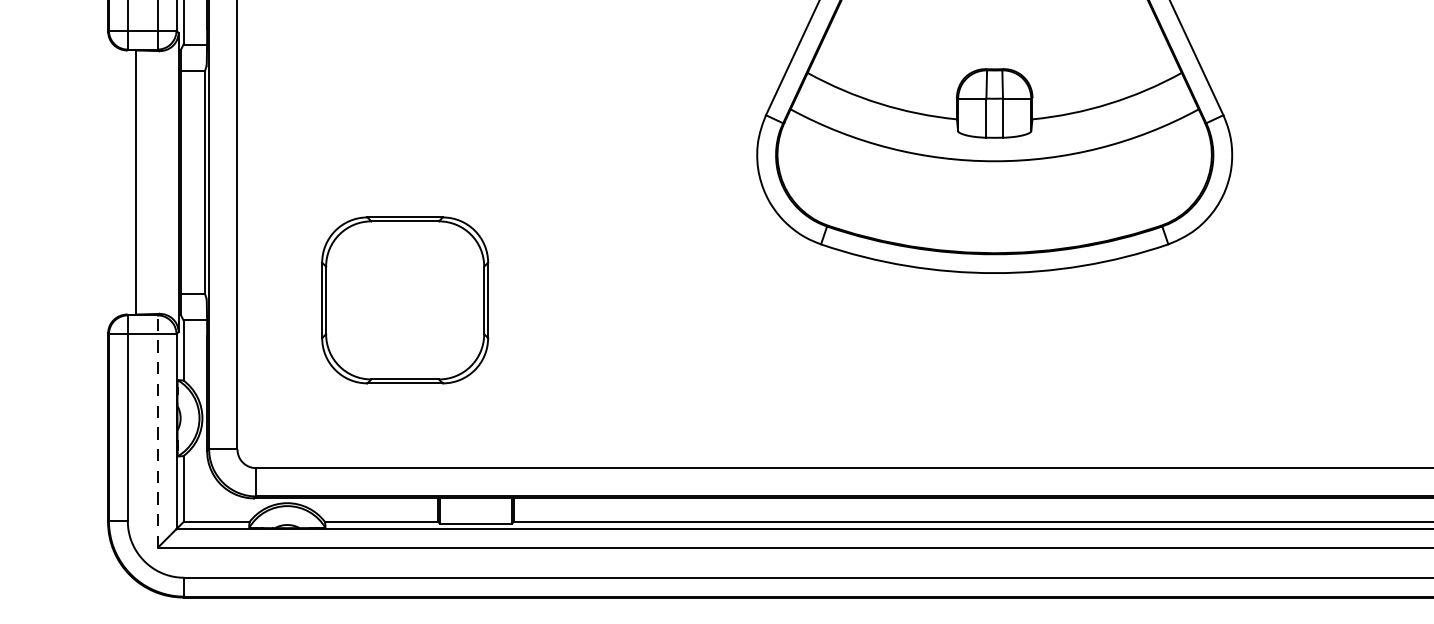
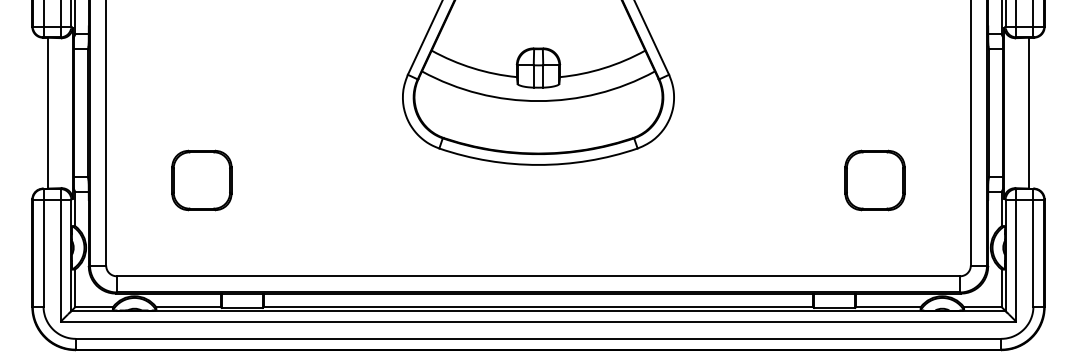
part: (404, 300) -> (201, 180), size x0.62
line: (157, 429) -> (60, 254), dashed -> solid

